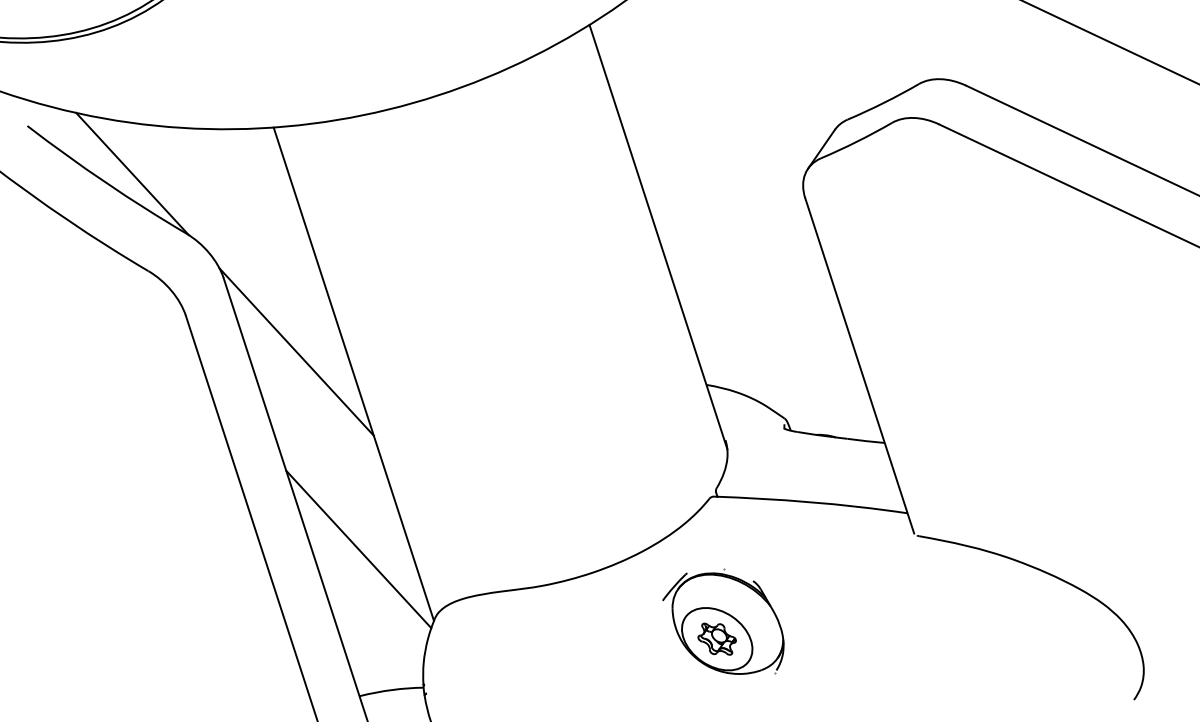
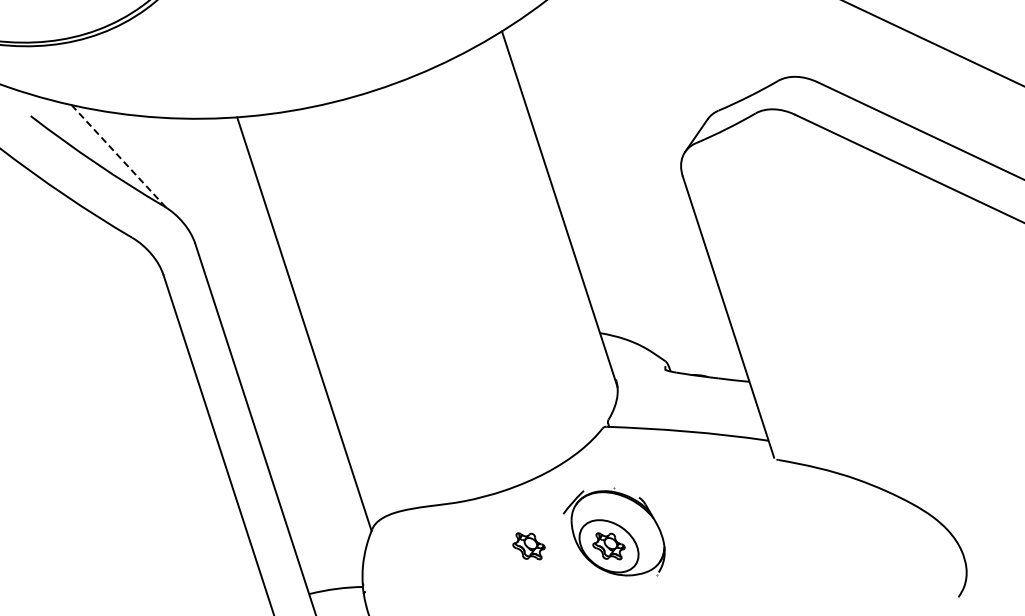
line: (132, 174) -> (118, 156), solid -> dashed
line: (296, 351) -> (256, 305), removed
line: (358, 549) -> (308, 471), removed
part: (621, 639) -> (528, 546), added

